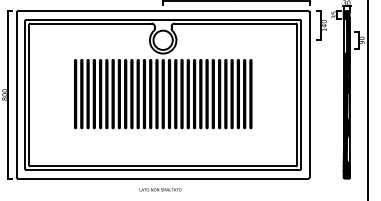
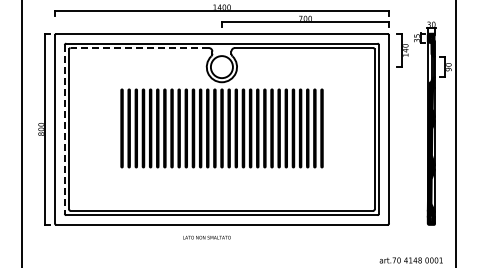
line: (90, 23) -> (139, 48), solid -> dashed
line: (25, 95) -> (64, 129), solid -> dashed
text: (160, 189) -> (206, 237), moved

